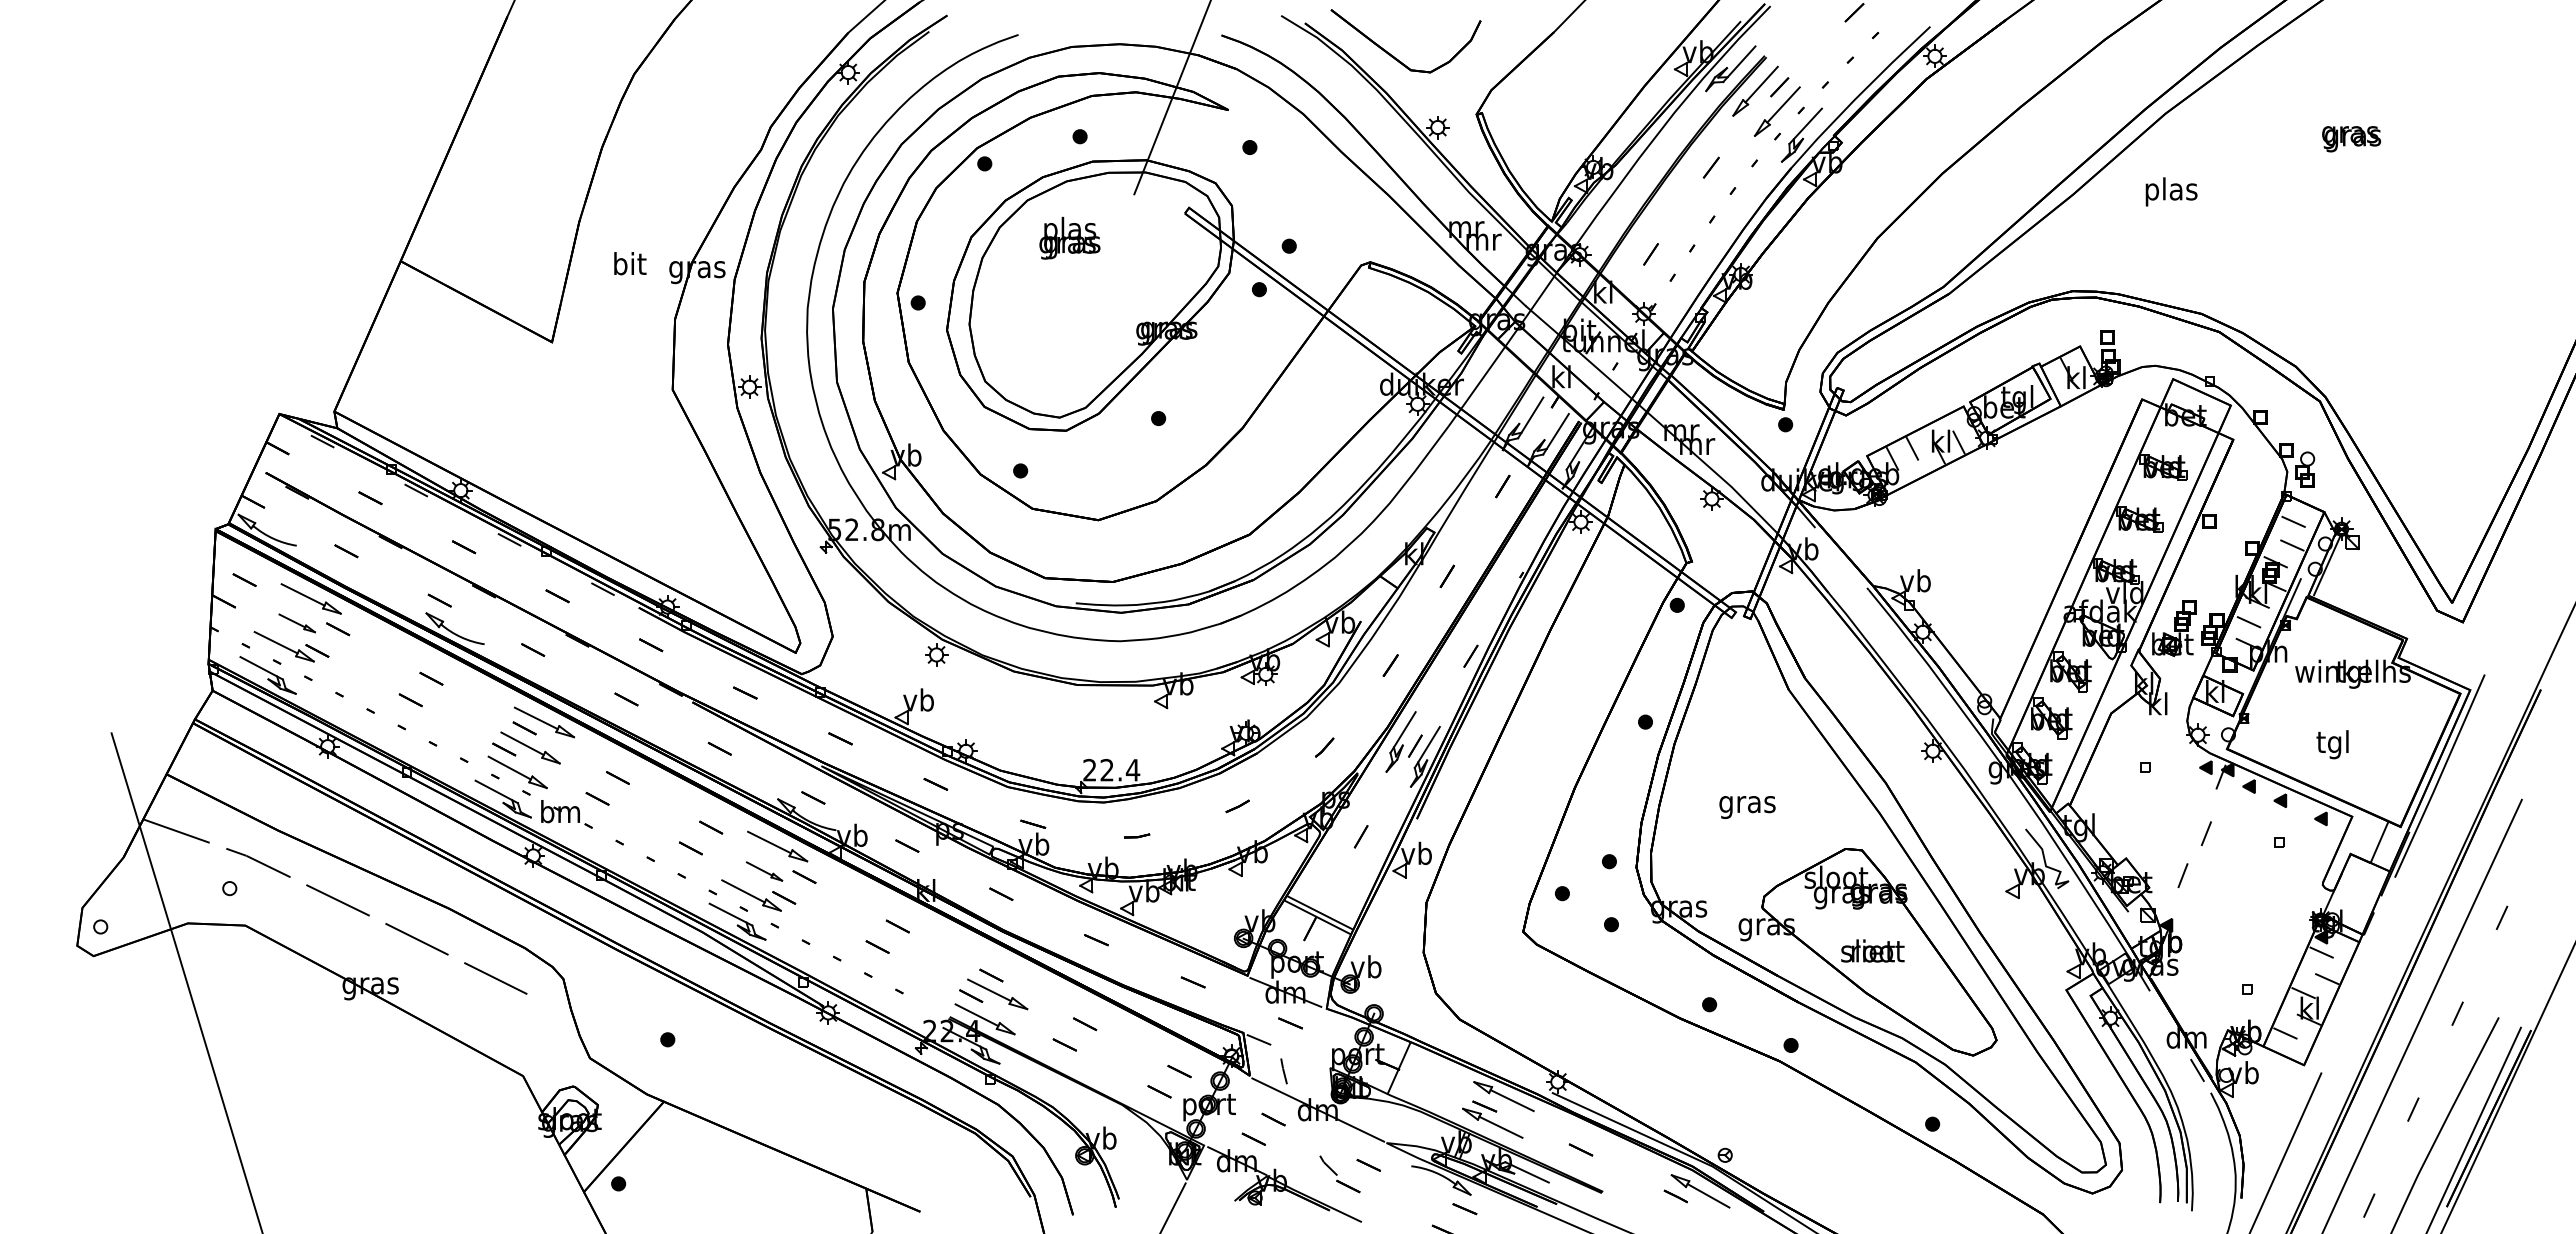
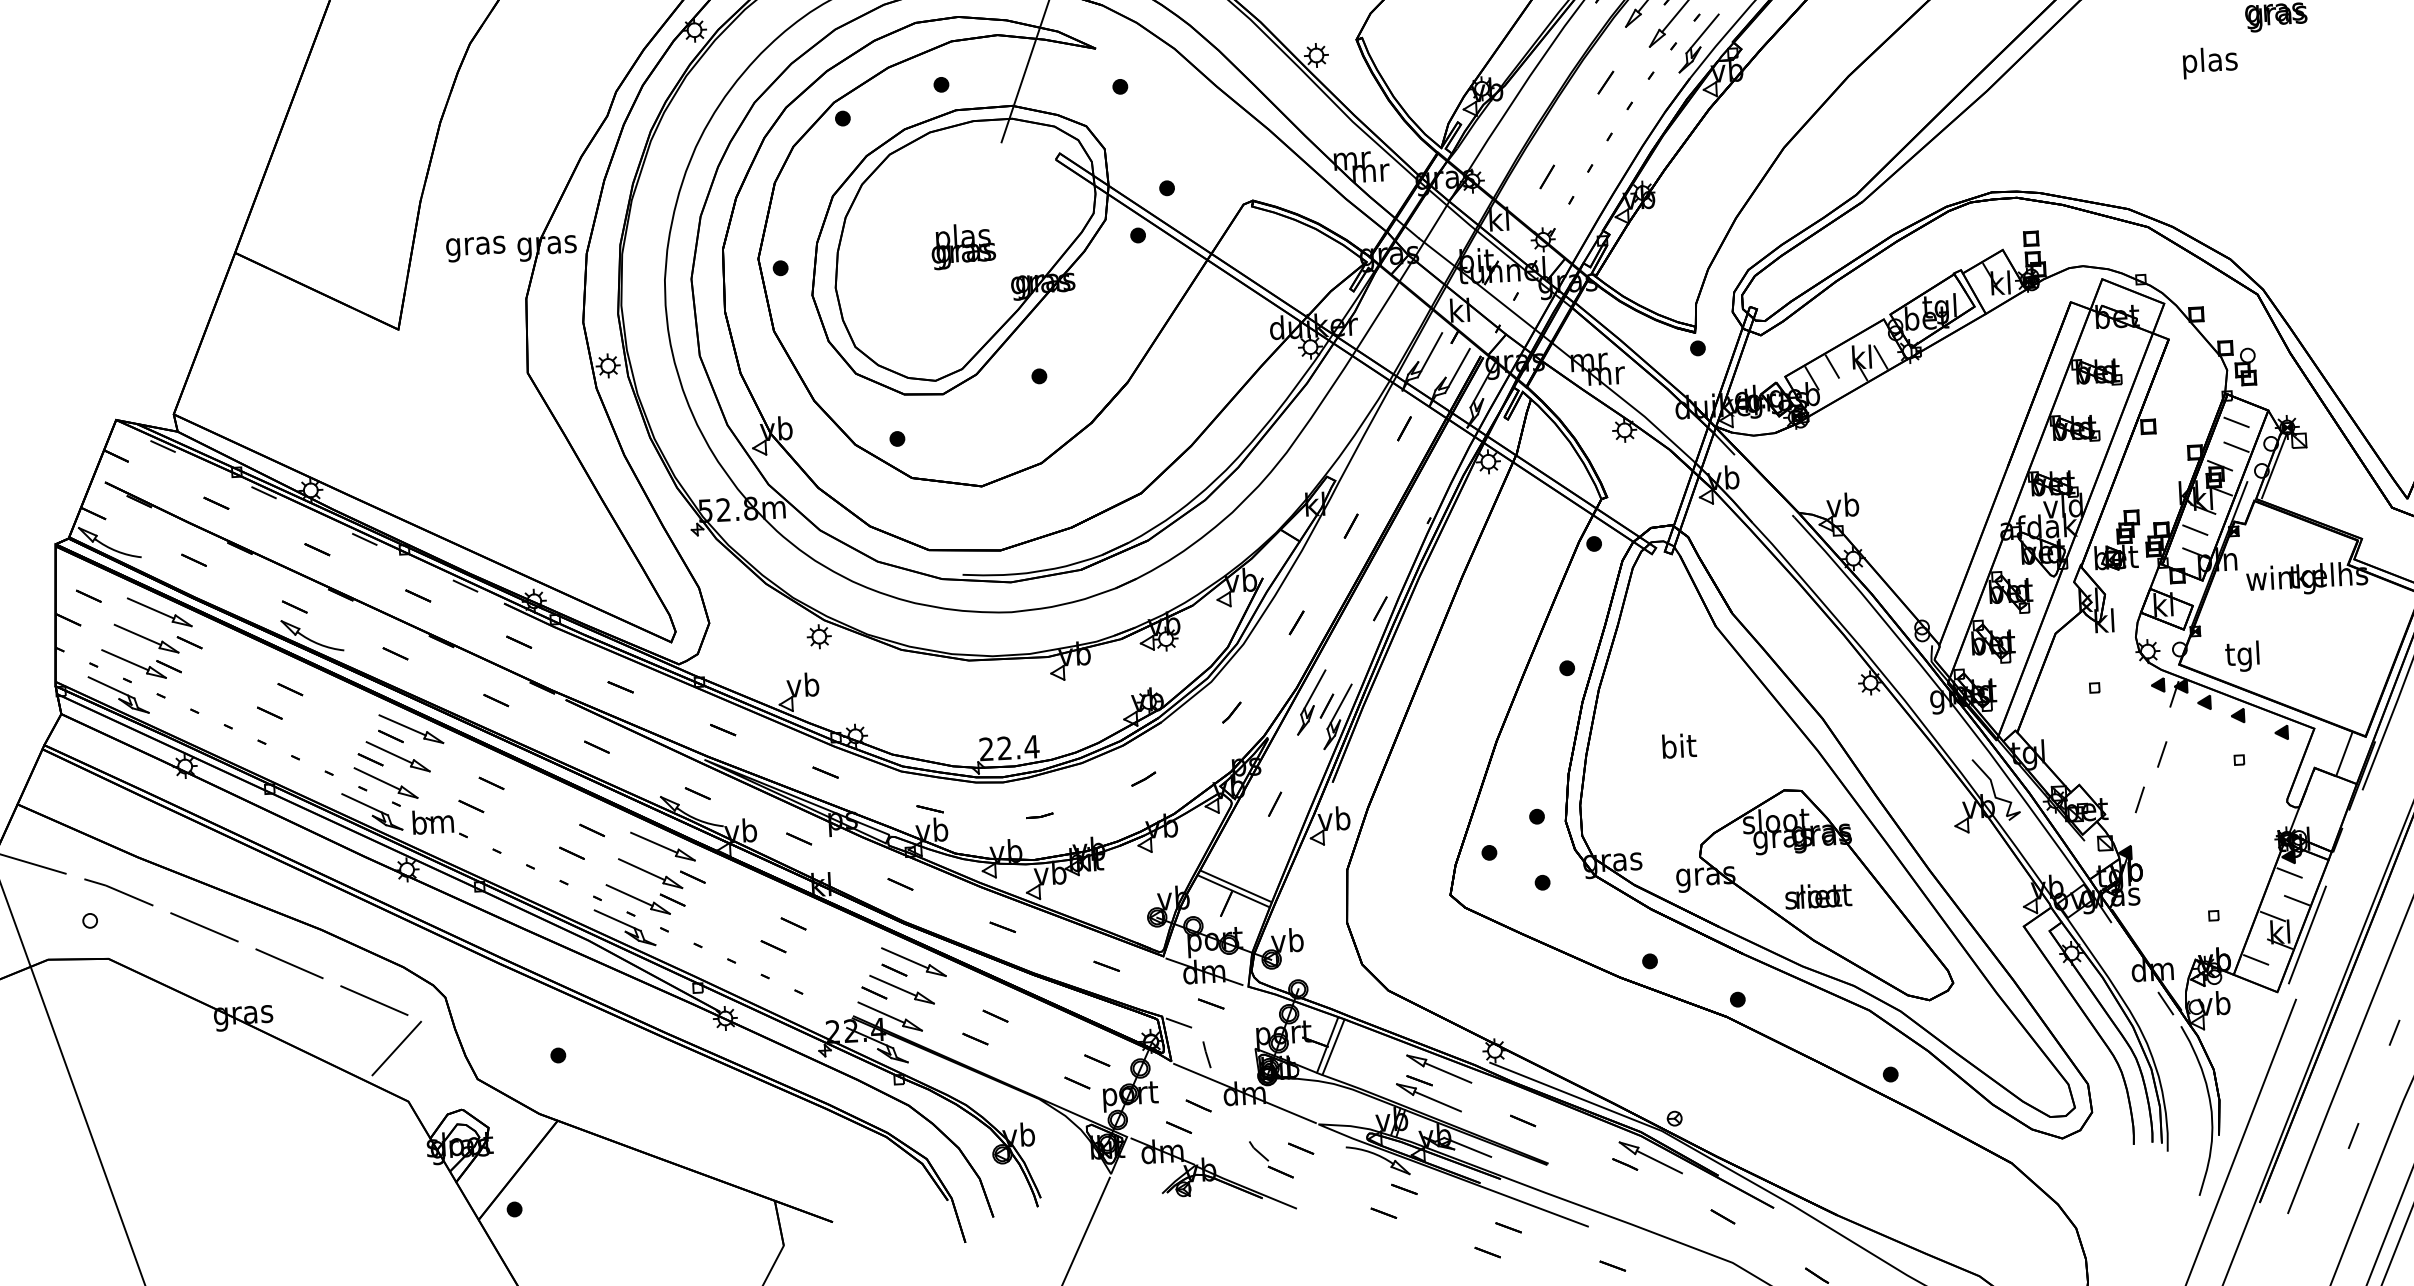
text: (2171, 191) -> (2210, 62), moved
text: (1069, 237) -> (962, 245), moved
text: (629, 266) -> (475, 245), bit -> gras
part: (296, 623) -> (145, 638), size x1.67
text: (2332, 744) -> (2242, 656), moved
text: (1747, 804) -> (1678, 749), gras -> bit
part: (764, 871) -> (650, 873), size x1.67
part: (1009, 968) -> (913, 961), added
line: (2335, 1012) -> (2307, 935), added
line: (511, 1027) -> (393, 1051), added
line: (1404, 1070) -> (1333, 1047), added

